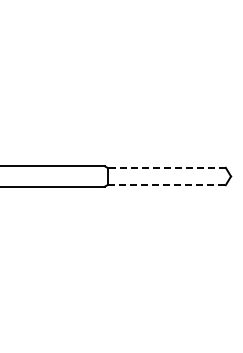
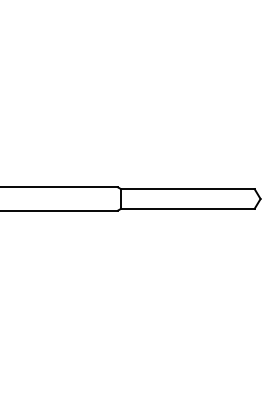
line: (166, 167) -> (187, 188), dashed -> solid
line: (167, 185) -> (188, 209), dashed -> solid

